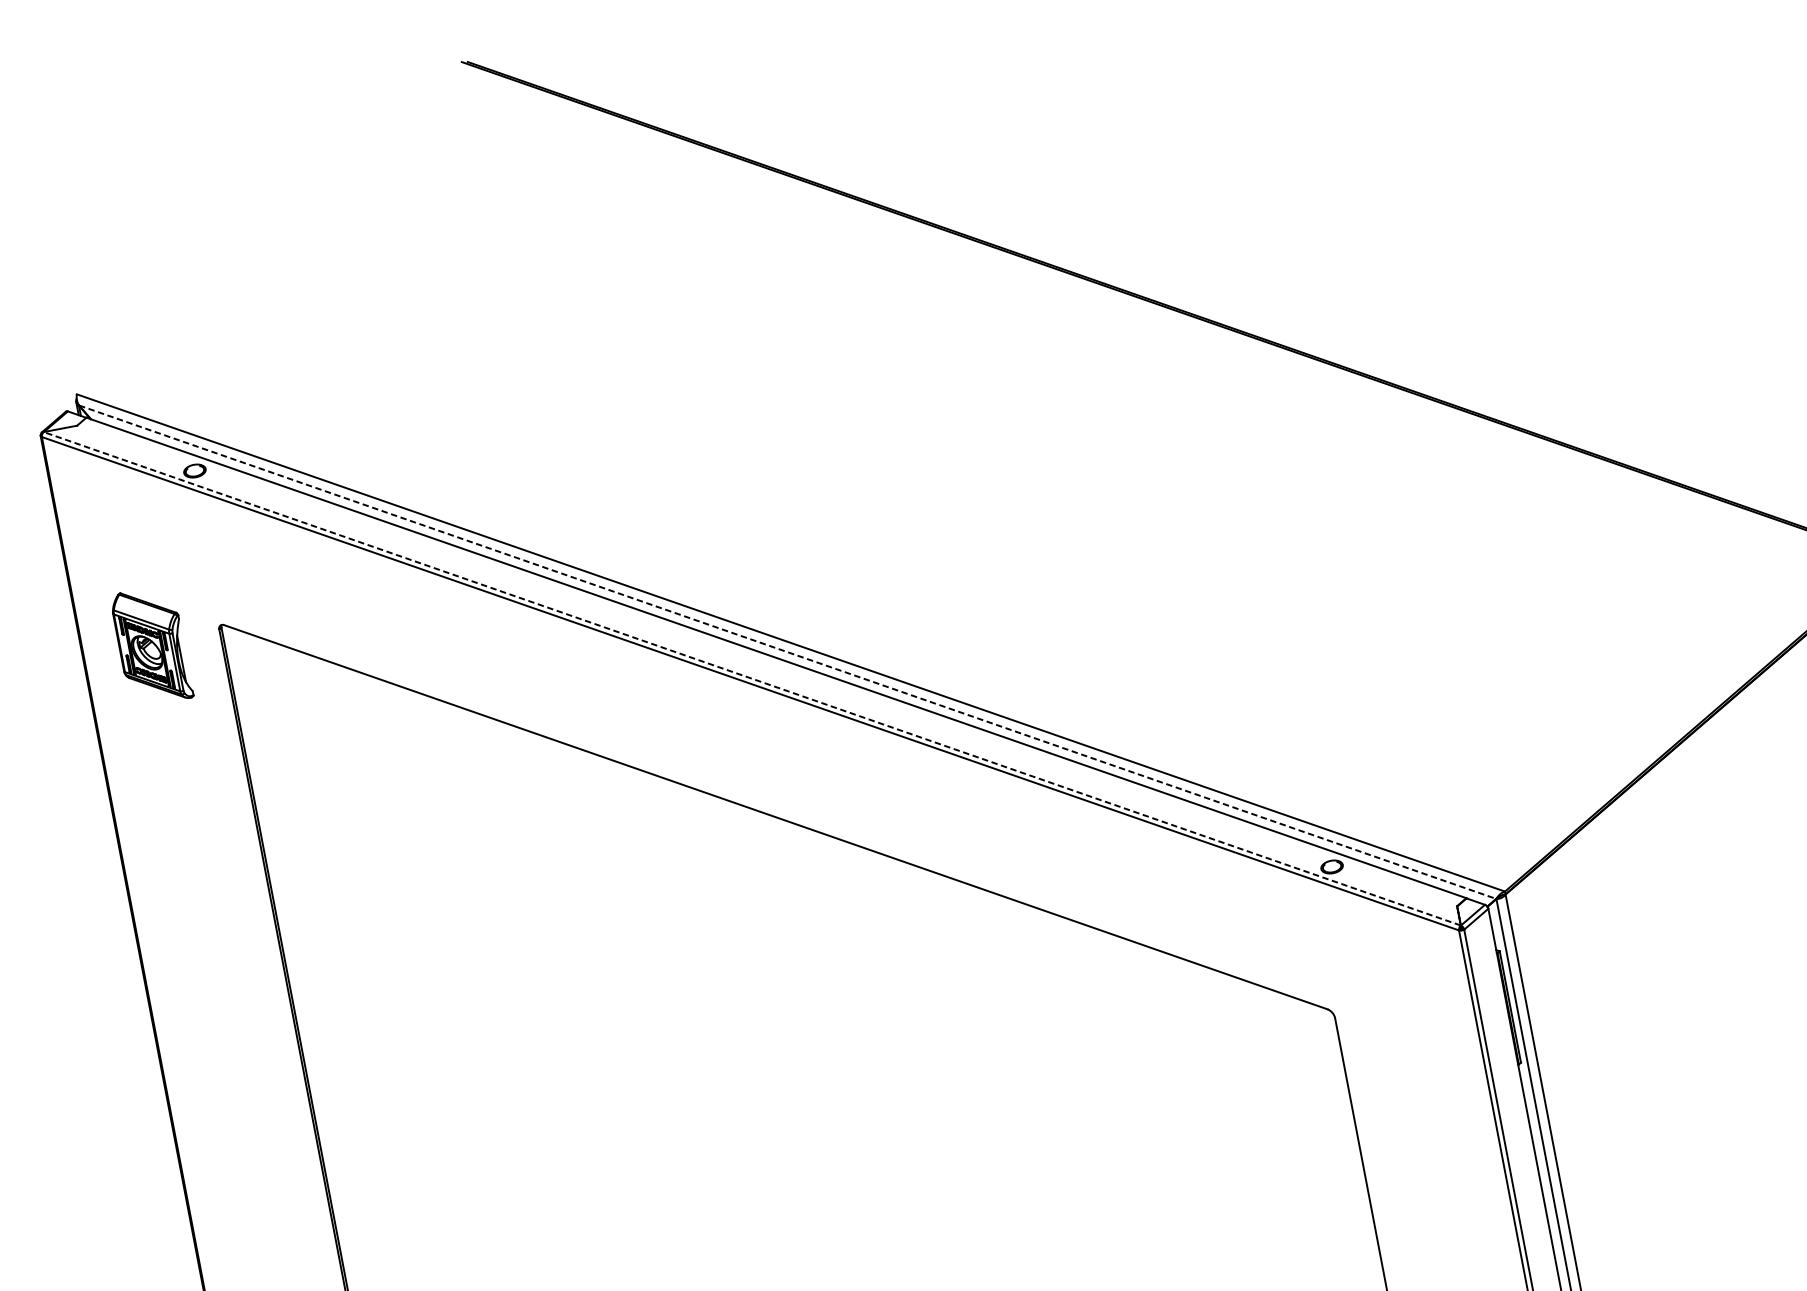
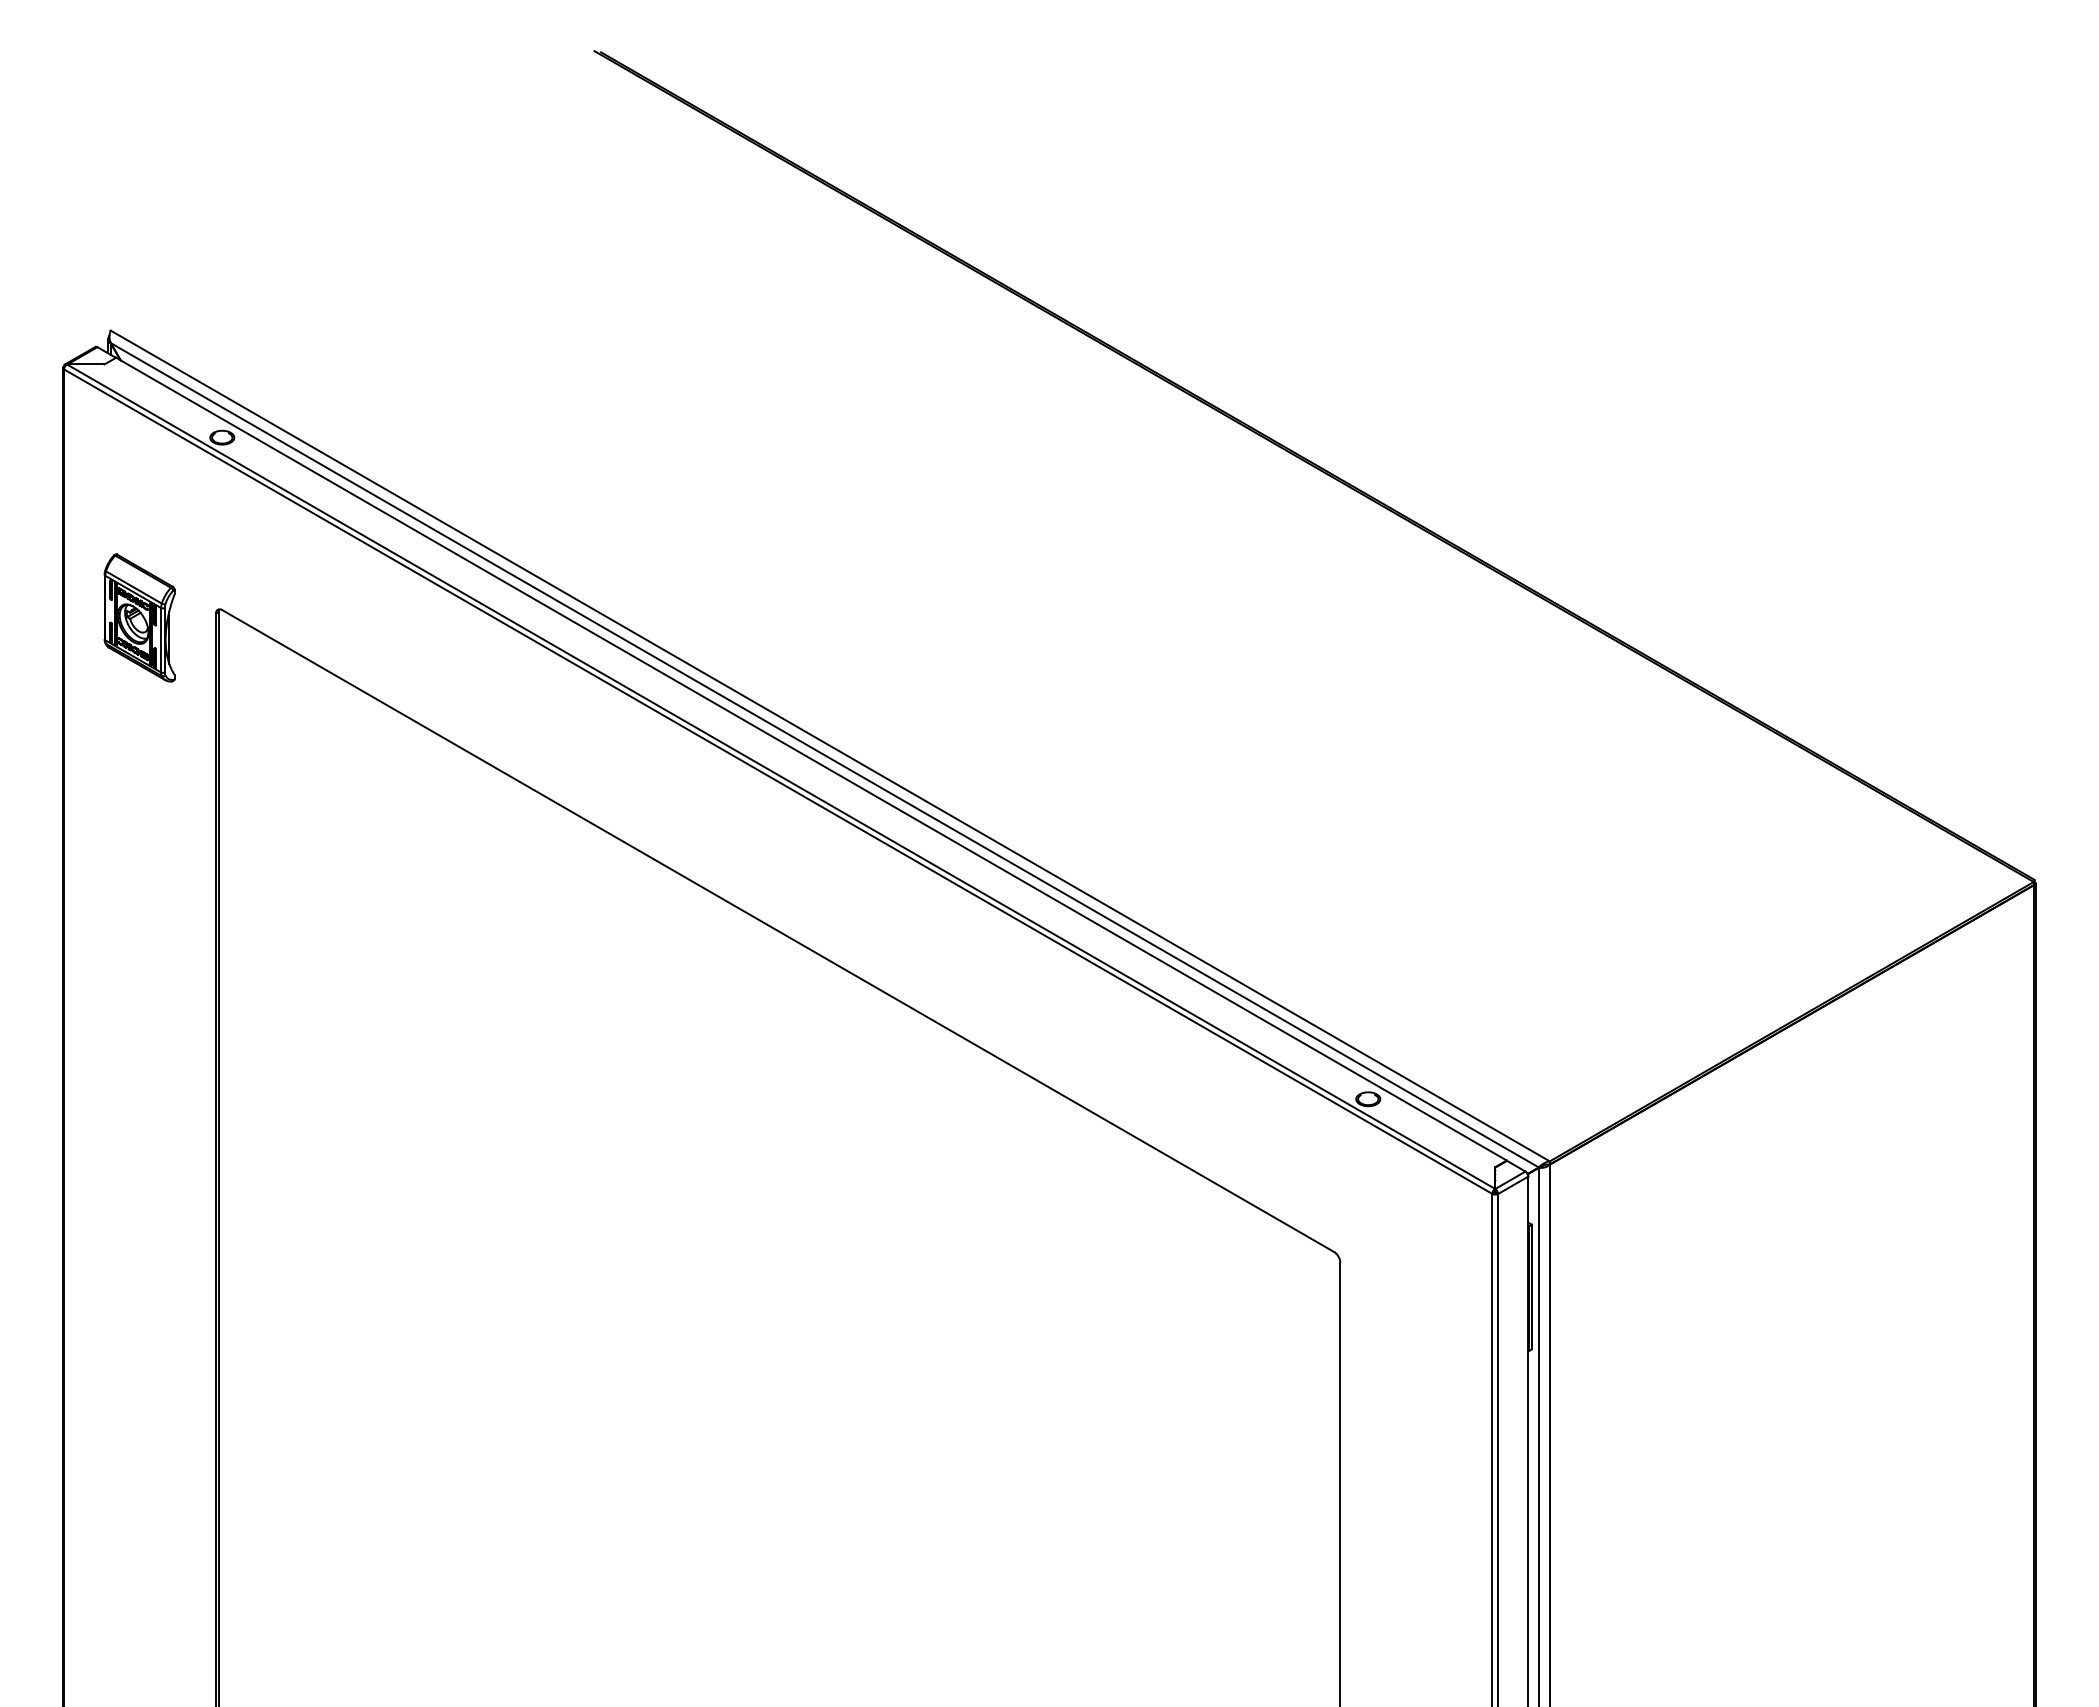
line: (787, 652) -> (824, 755), dashed -> solid
line: (751, 678) -> (780, 776), dashed -> solid

